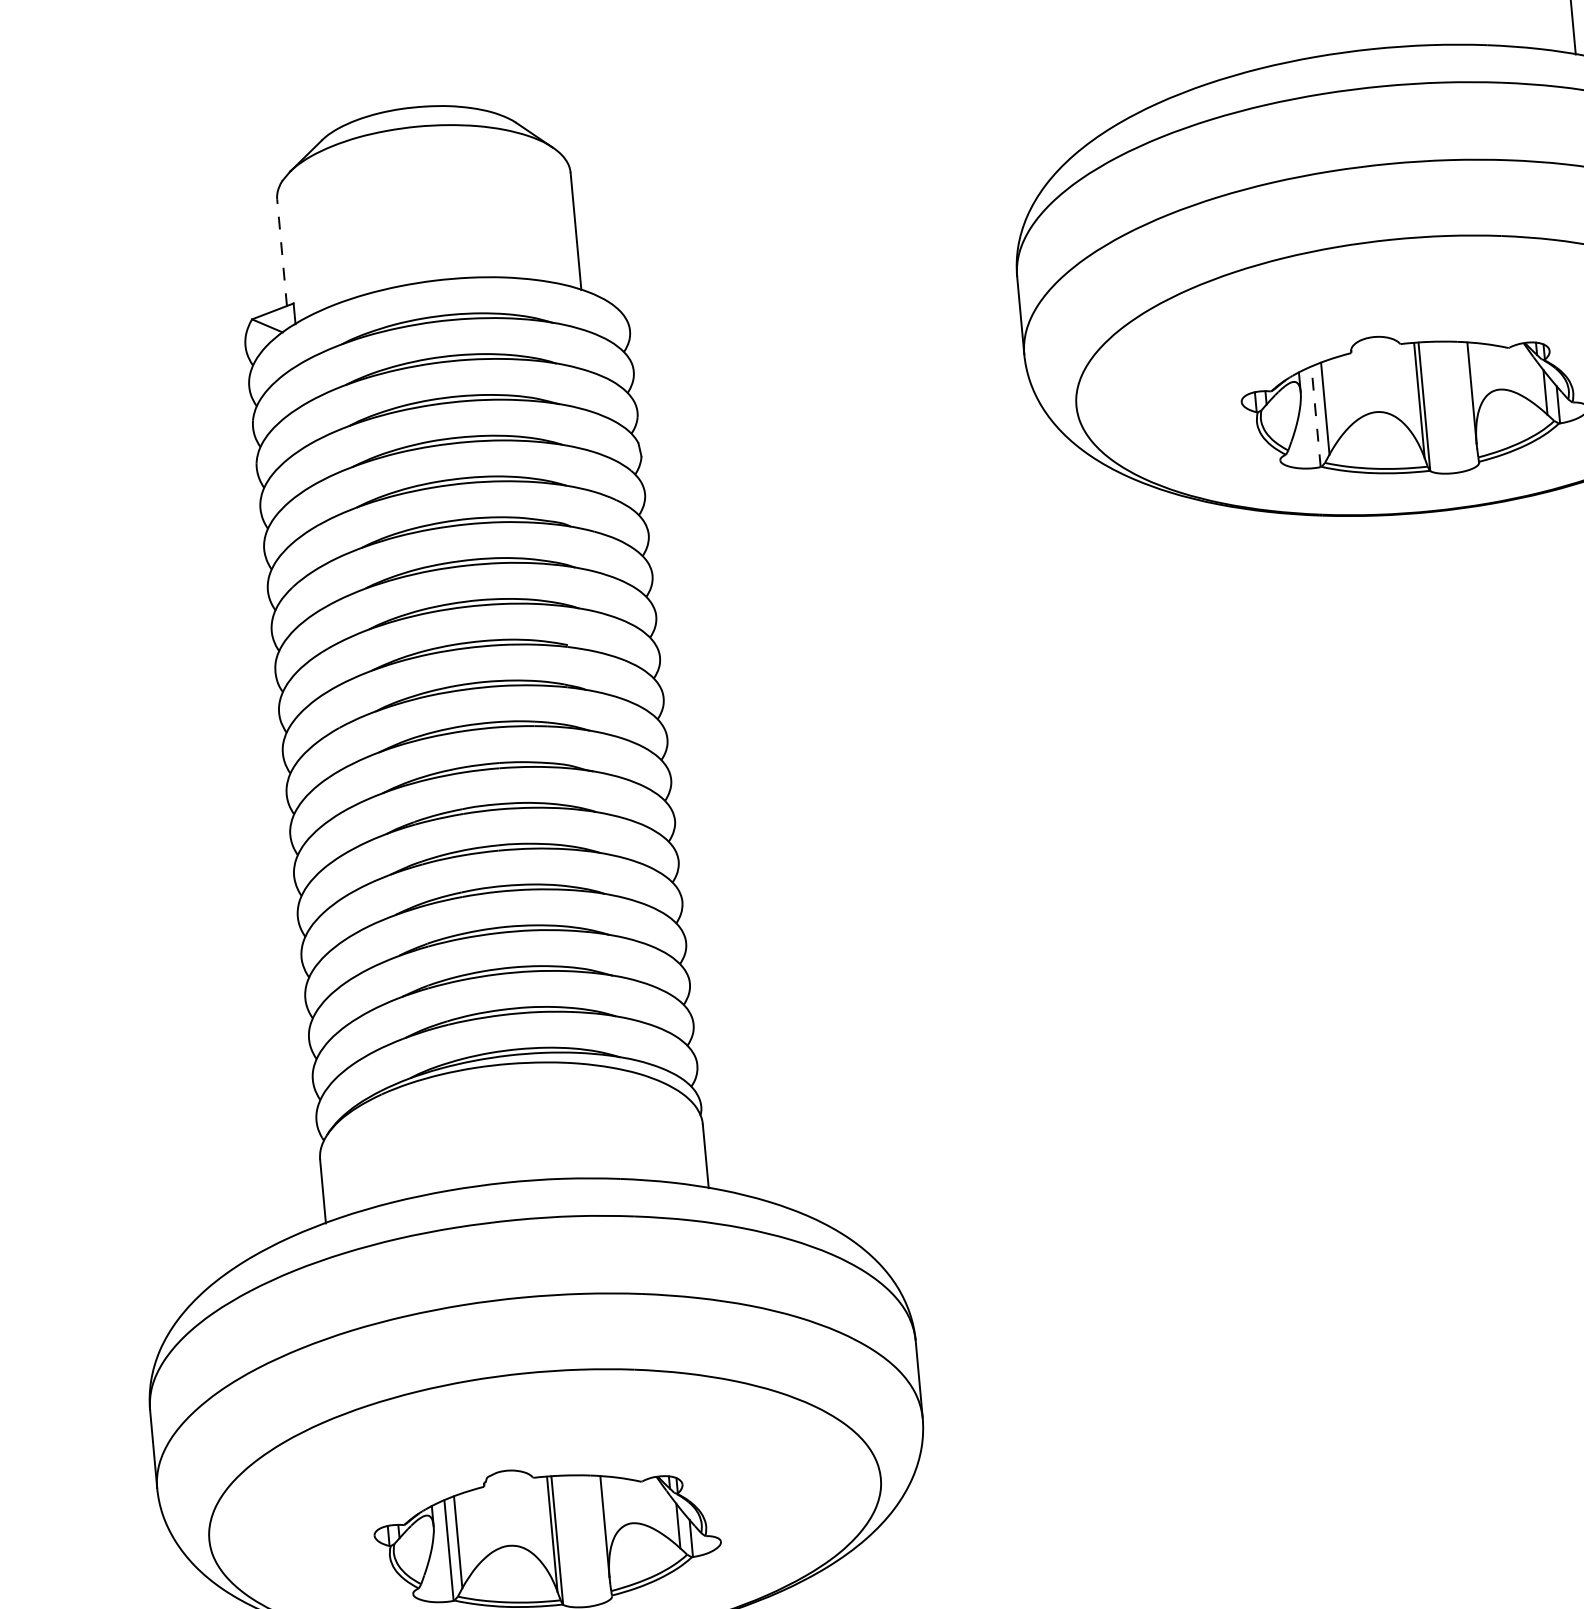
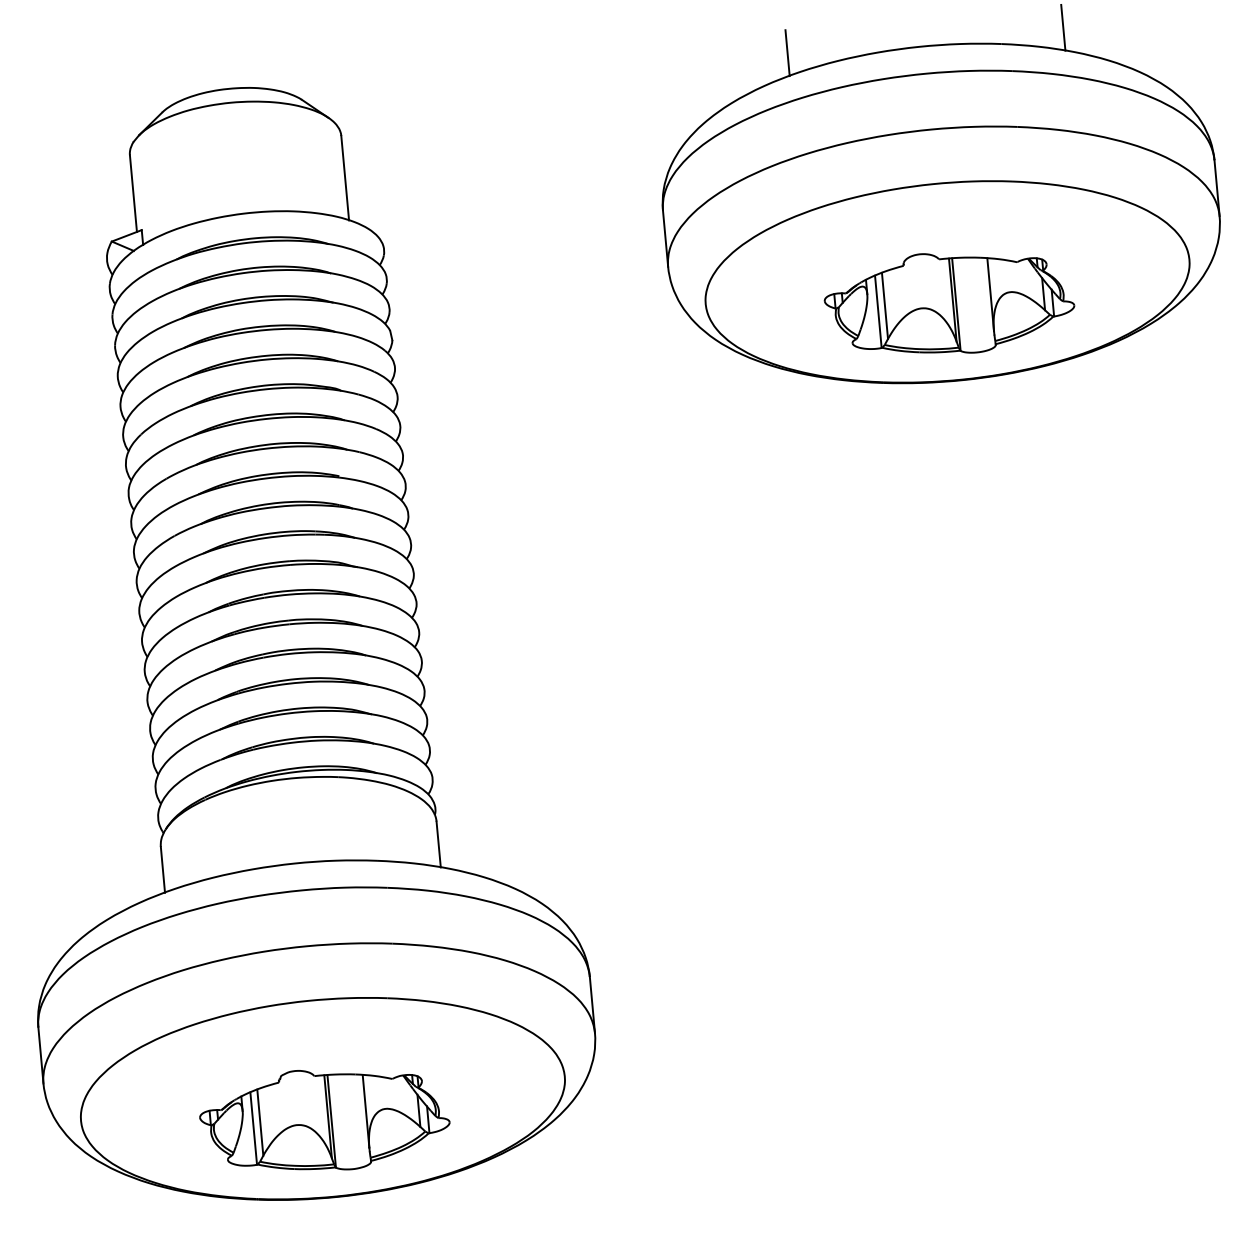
line: (1189, 58) -> (787, 53), added
line: (282, 252) -> (133, 193), dashed -> solid
line: (1316, 416) -> (878, 311), dashed -> solid

